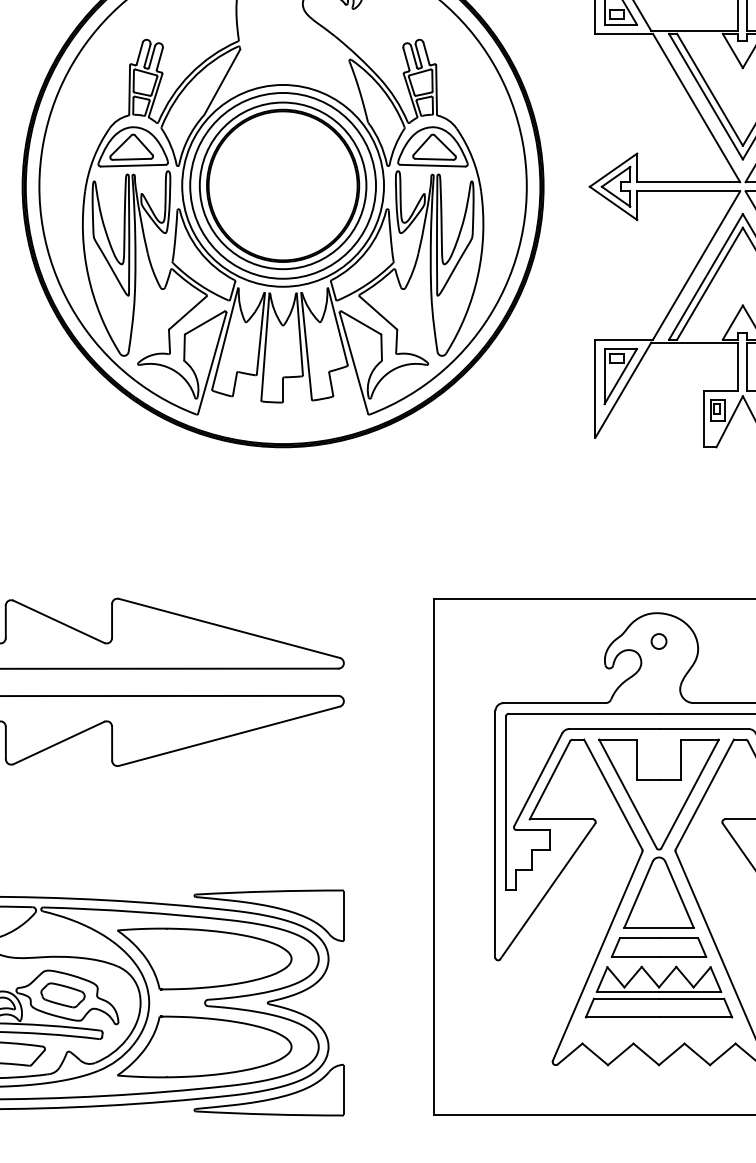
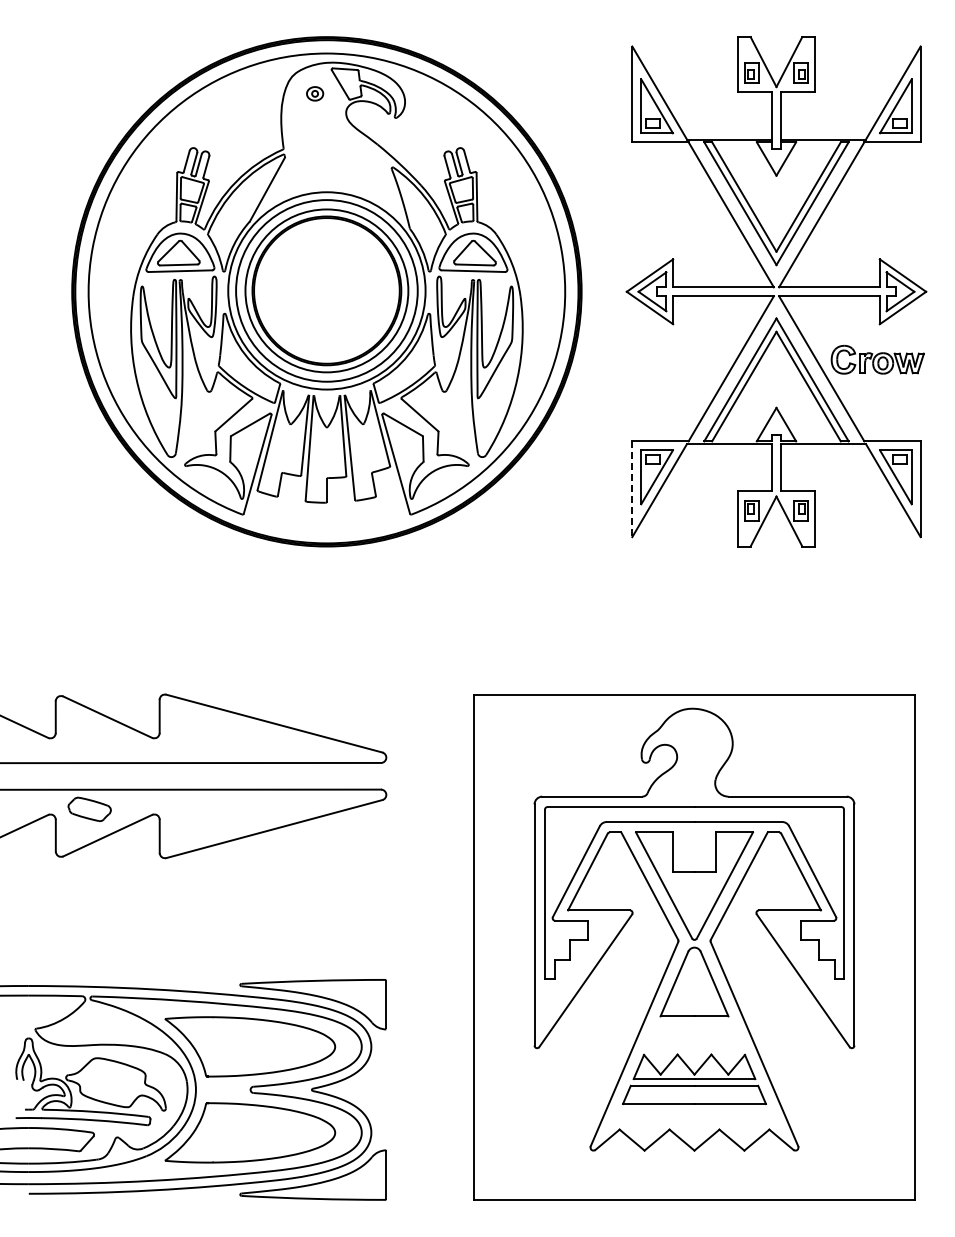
line: (595, 388) -> (632, 489), solid -> dashed
circle: (659, 641) -> (694, 736), removed
part: (659, 947) -> (694, 1035), removed
part: (62, 995) -> (89, 809), moved

